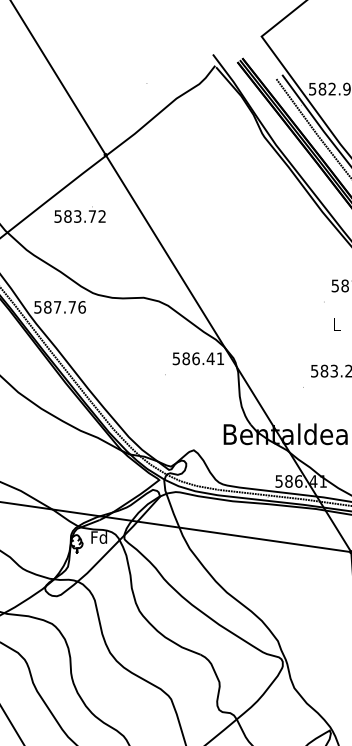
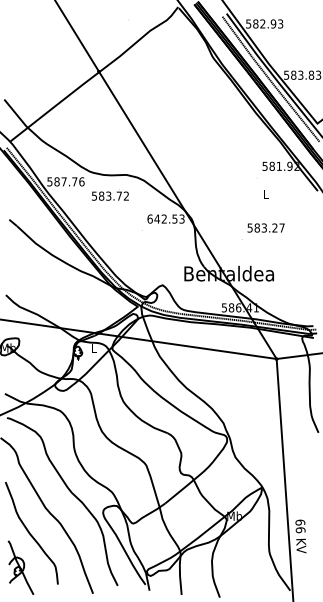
text: (80, 214) -> (110, 194), moved
text: (197, 357) -> (165, 218), 586.41 -> 642.53
text: (98, 537) -> (93, 348), Fd -> L

